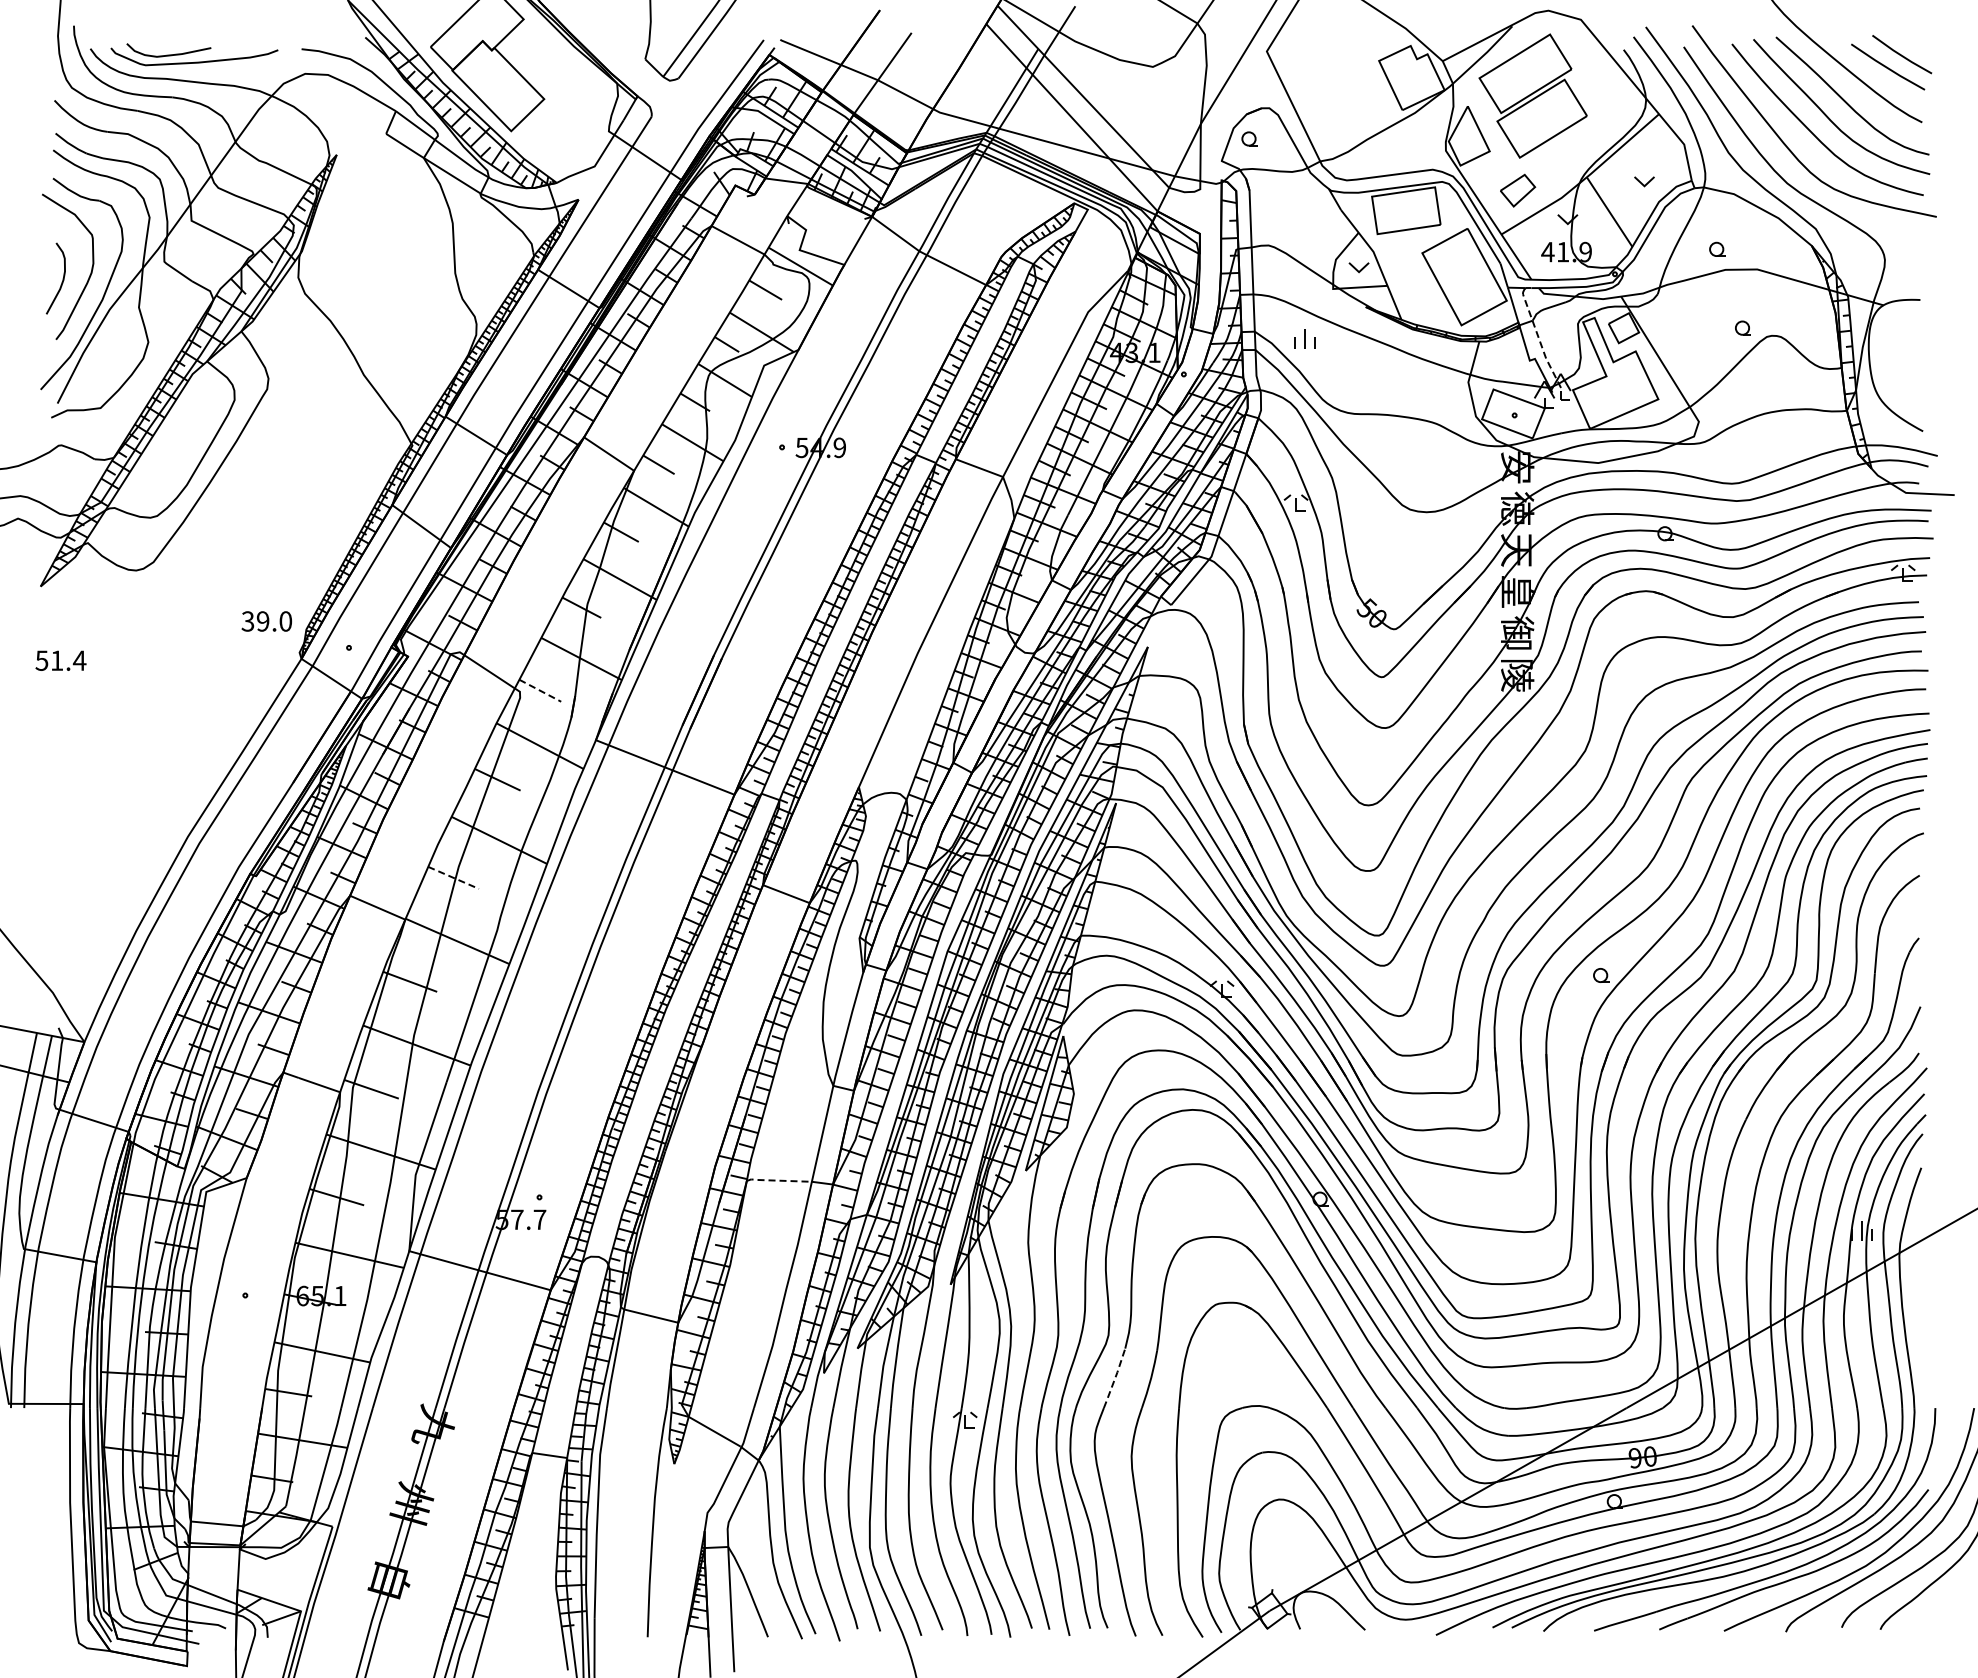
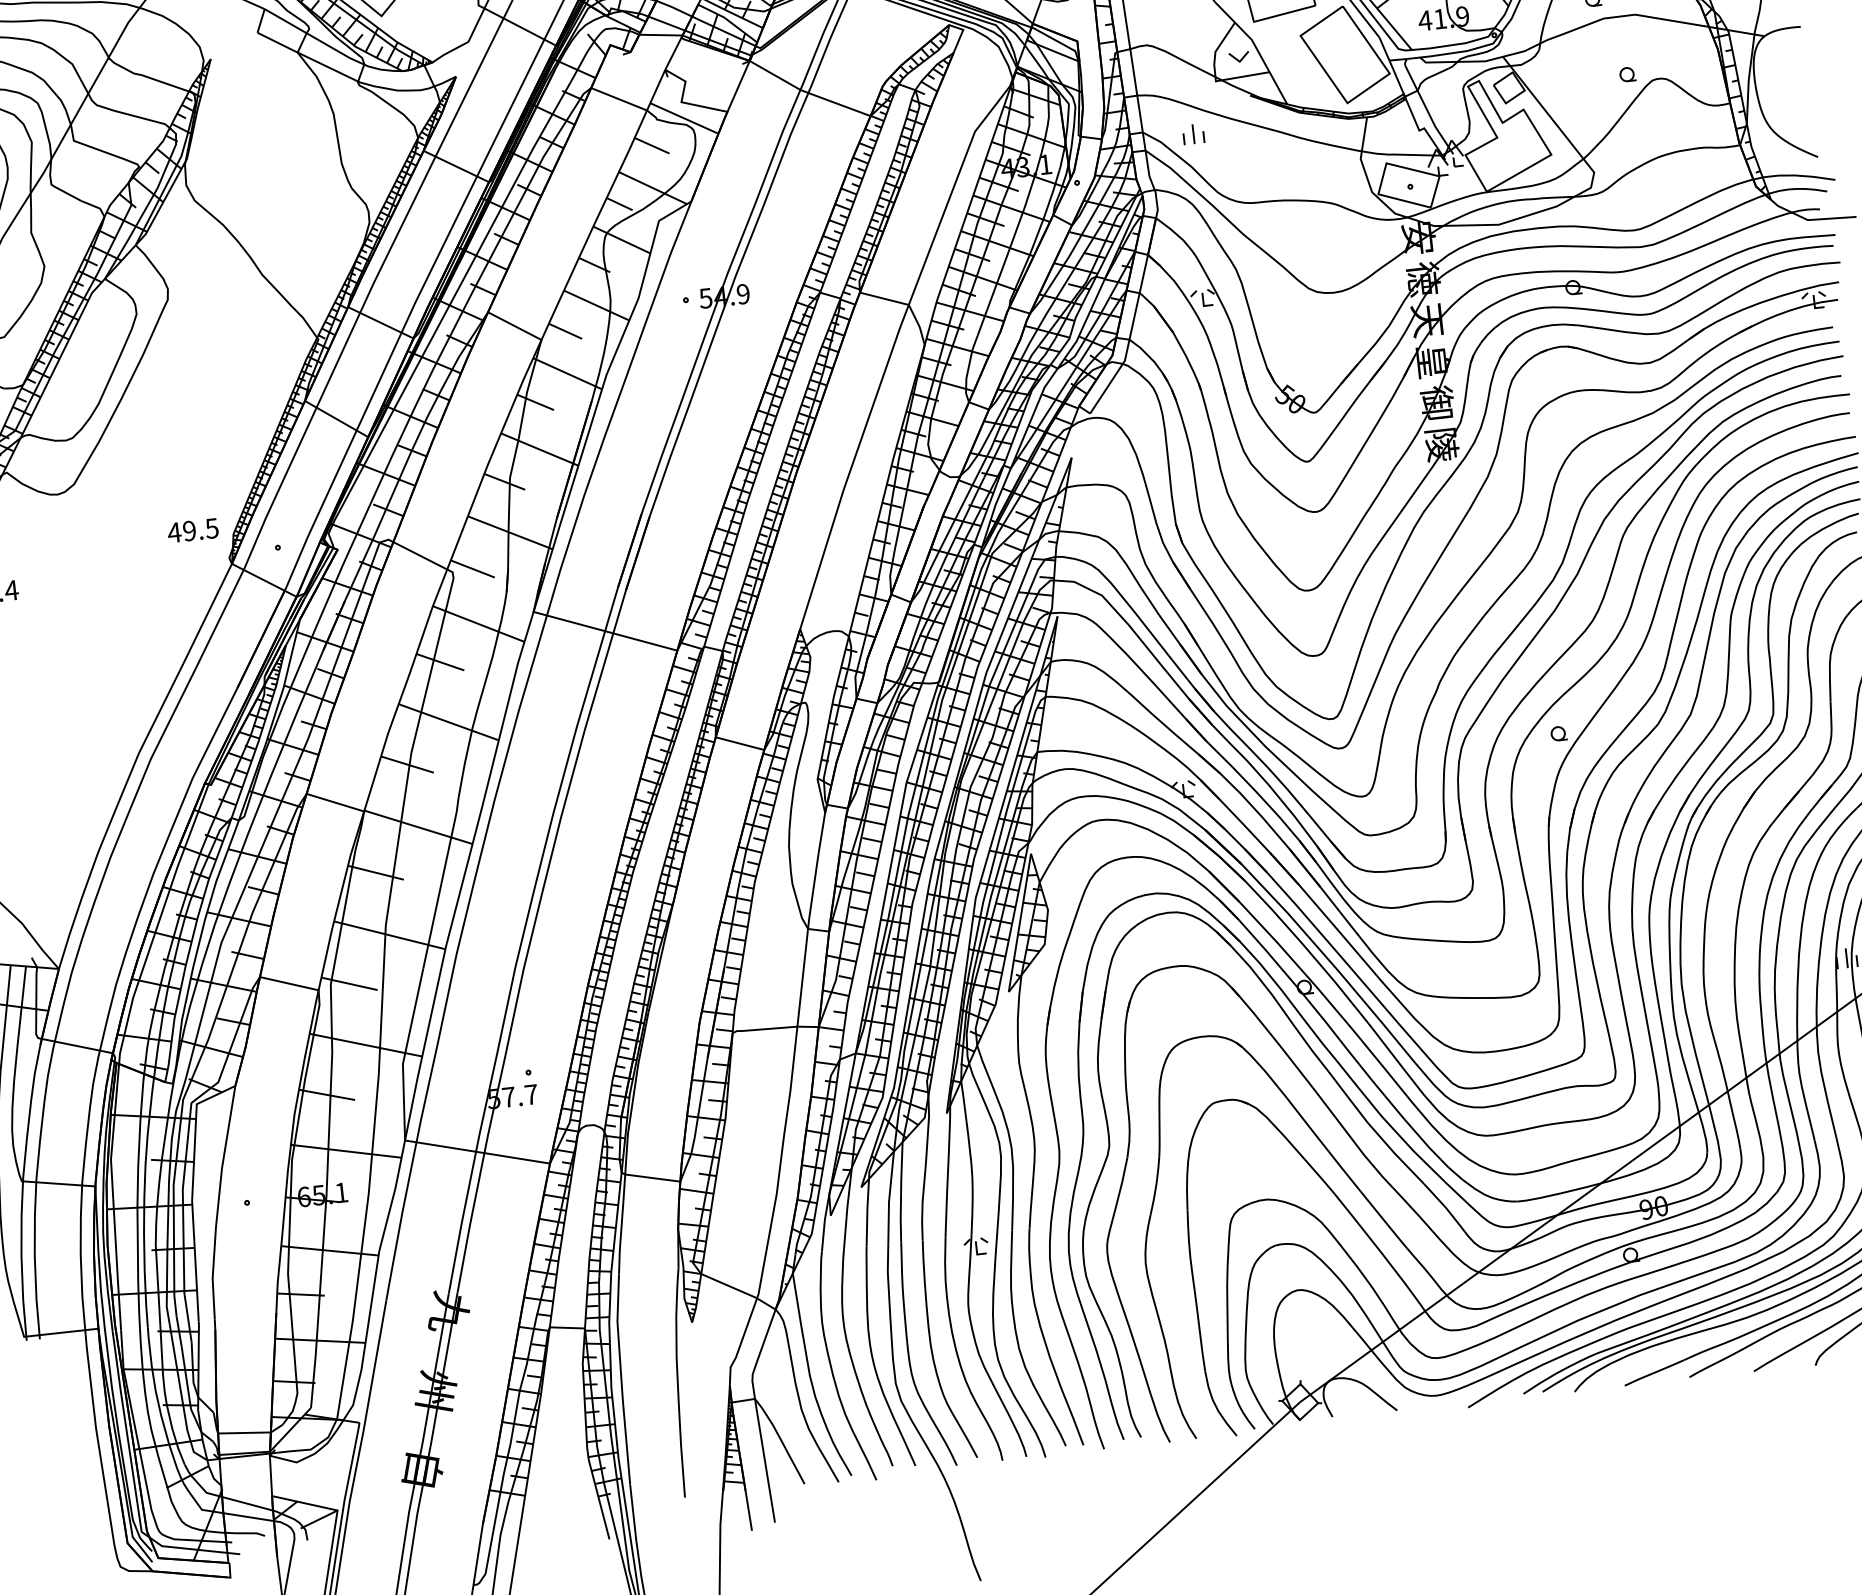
line: (1540, 341) -> (1427, 110), dashed -> solid
text: (266, 621) -> (192, 530), 39.0 -> 49.5
line: (540, 690) -> (472, 568), dashed -> solid
line: (453, 877) -> (407, 764), dashed -> solid
line: (778, 1180) -> (764, 1029), dashed -> solid
line: (1115, 1378) -> (1121, 1188), dashed -> solid

